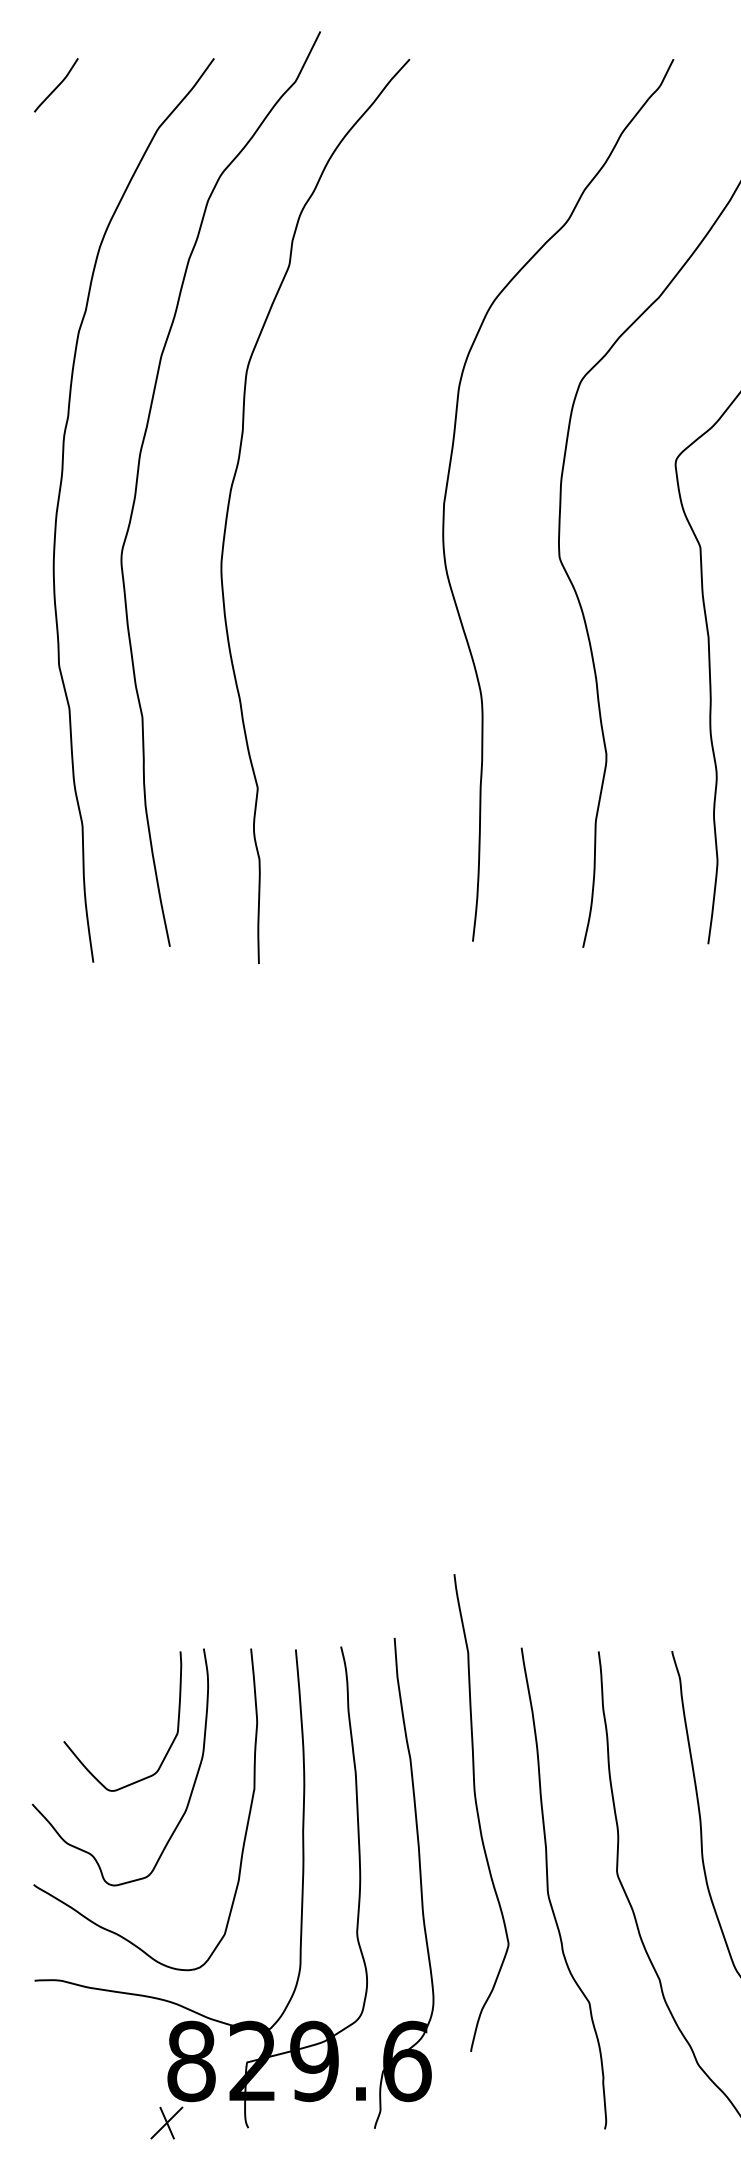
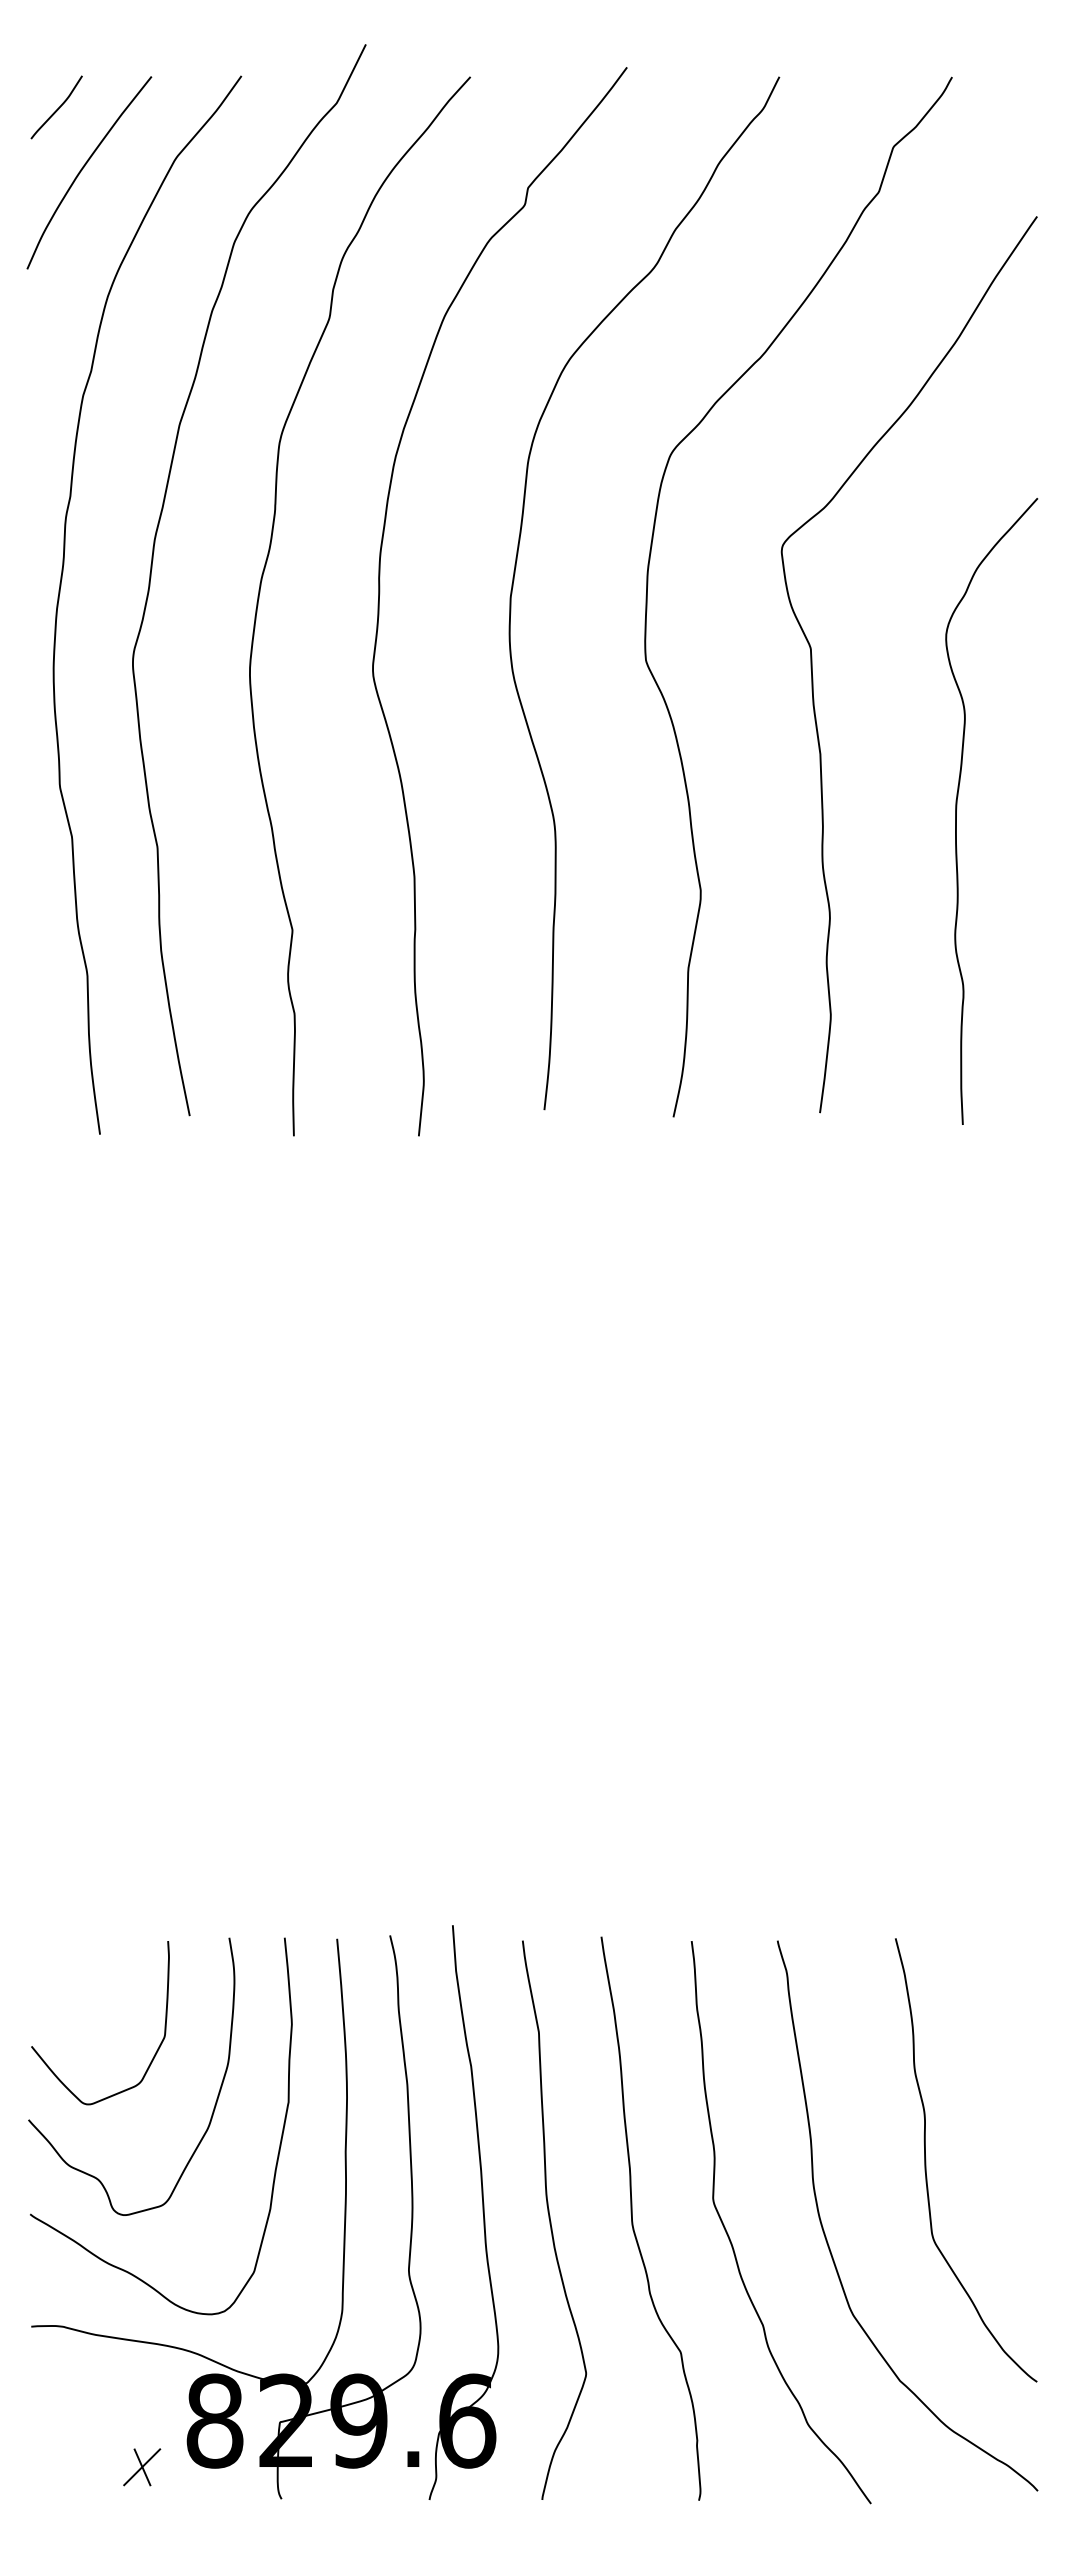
curve: (80, 136) -> (84, 167), added
curve: (332, 500) -> (380, 593), added
curve: (170, 1744) -> (156, 2050), moved
curve: (478, 1814) -> (551, 2221), moved
part: (167, 2123) -> (142, 2467), moved

